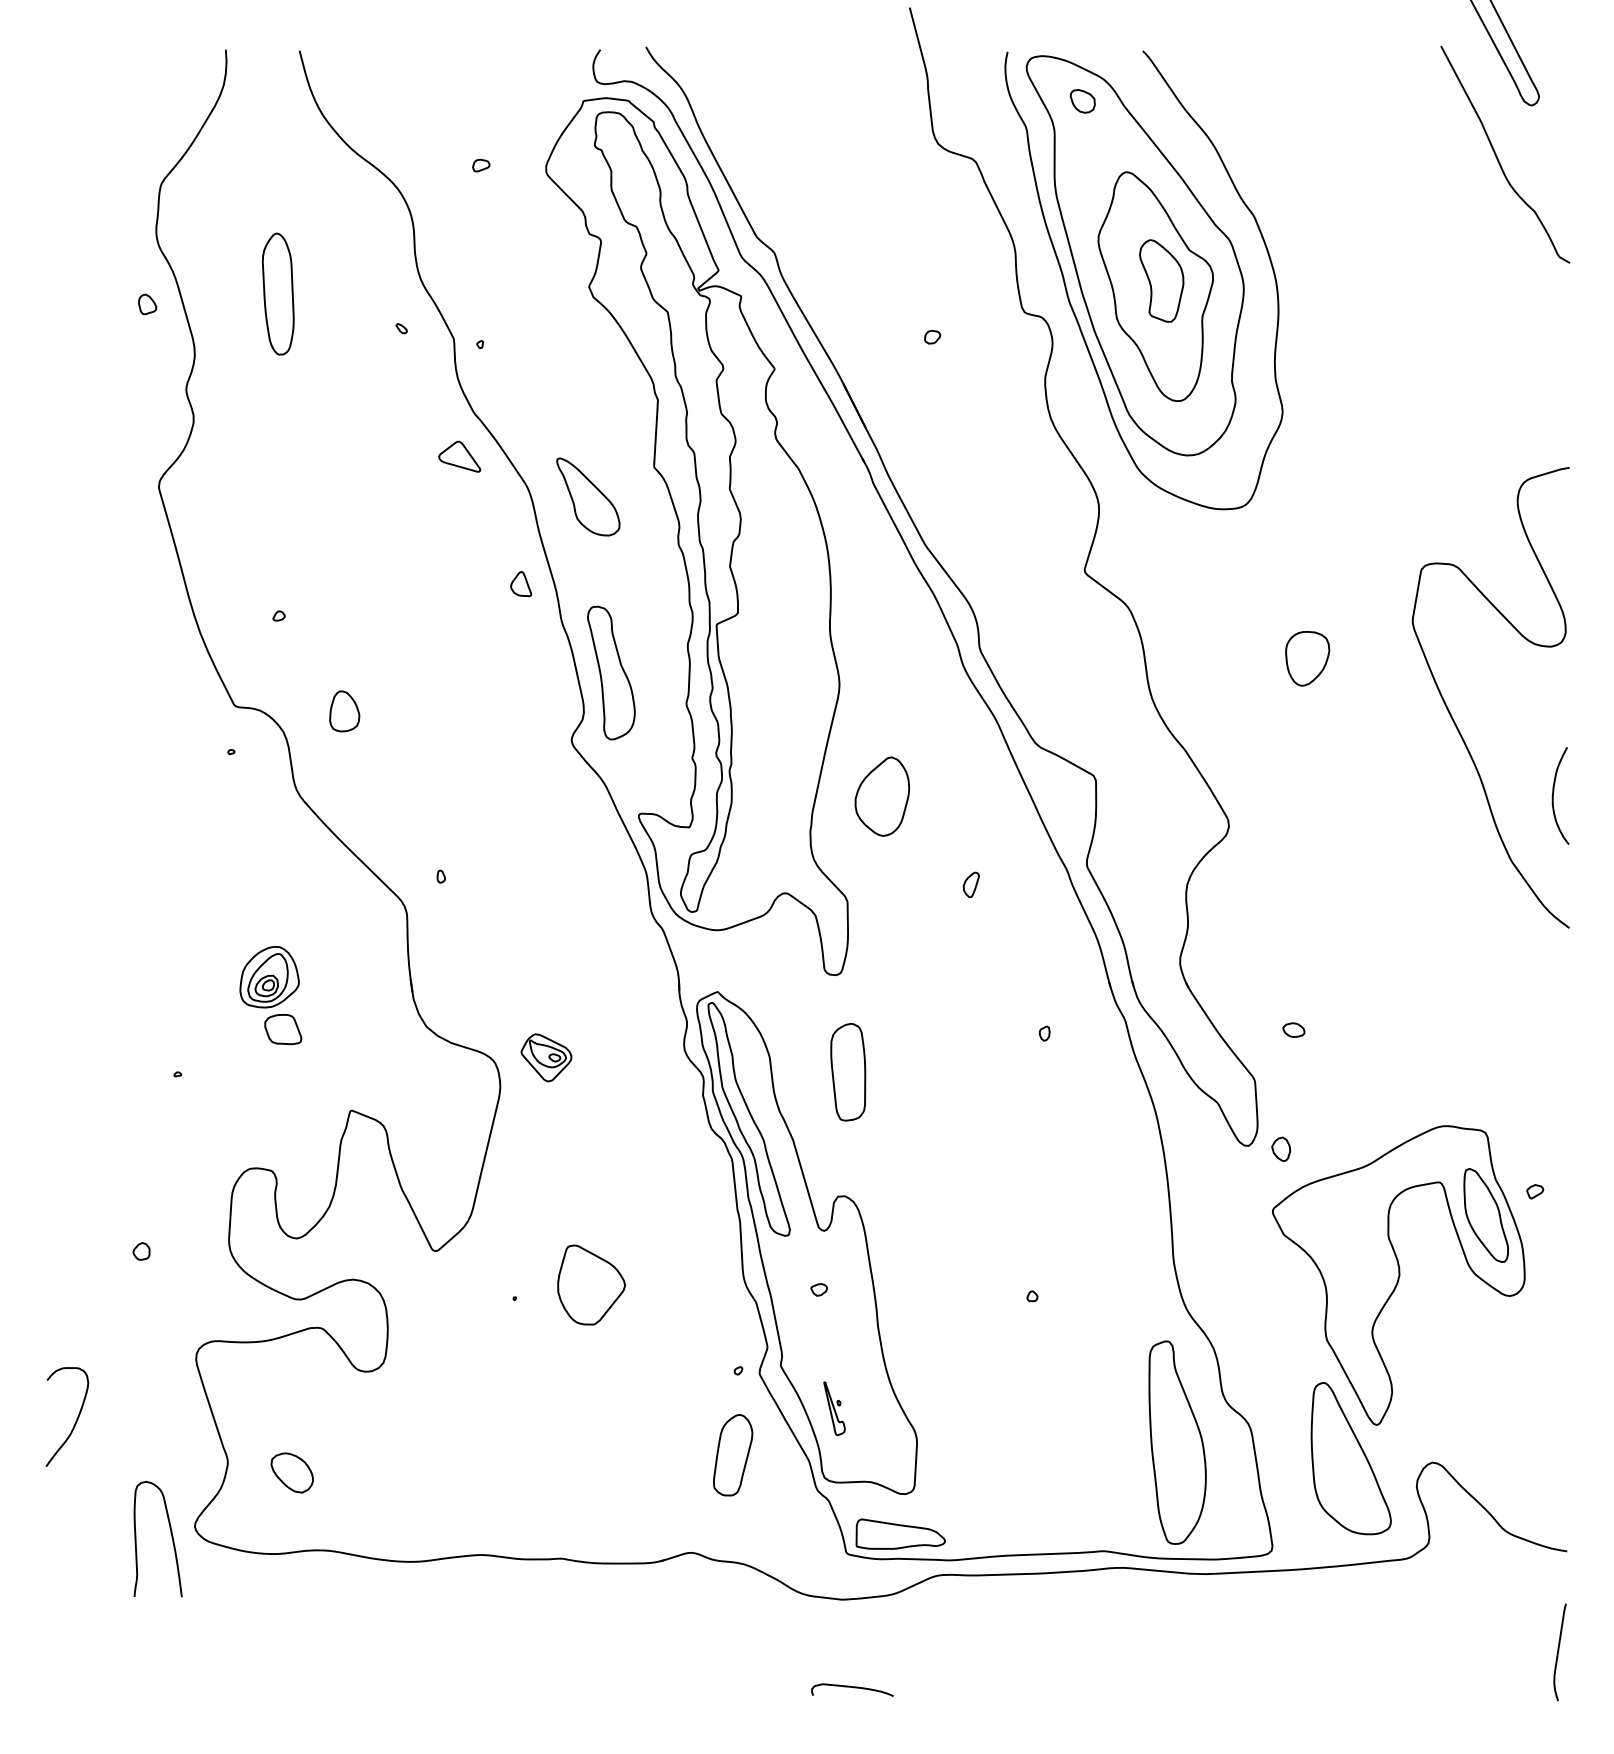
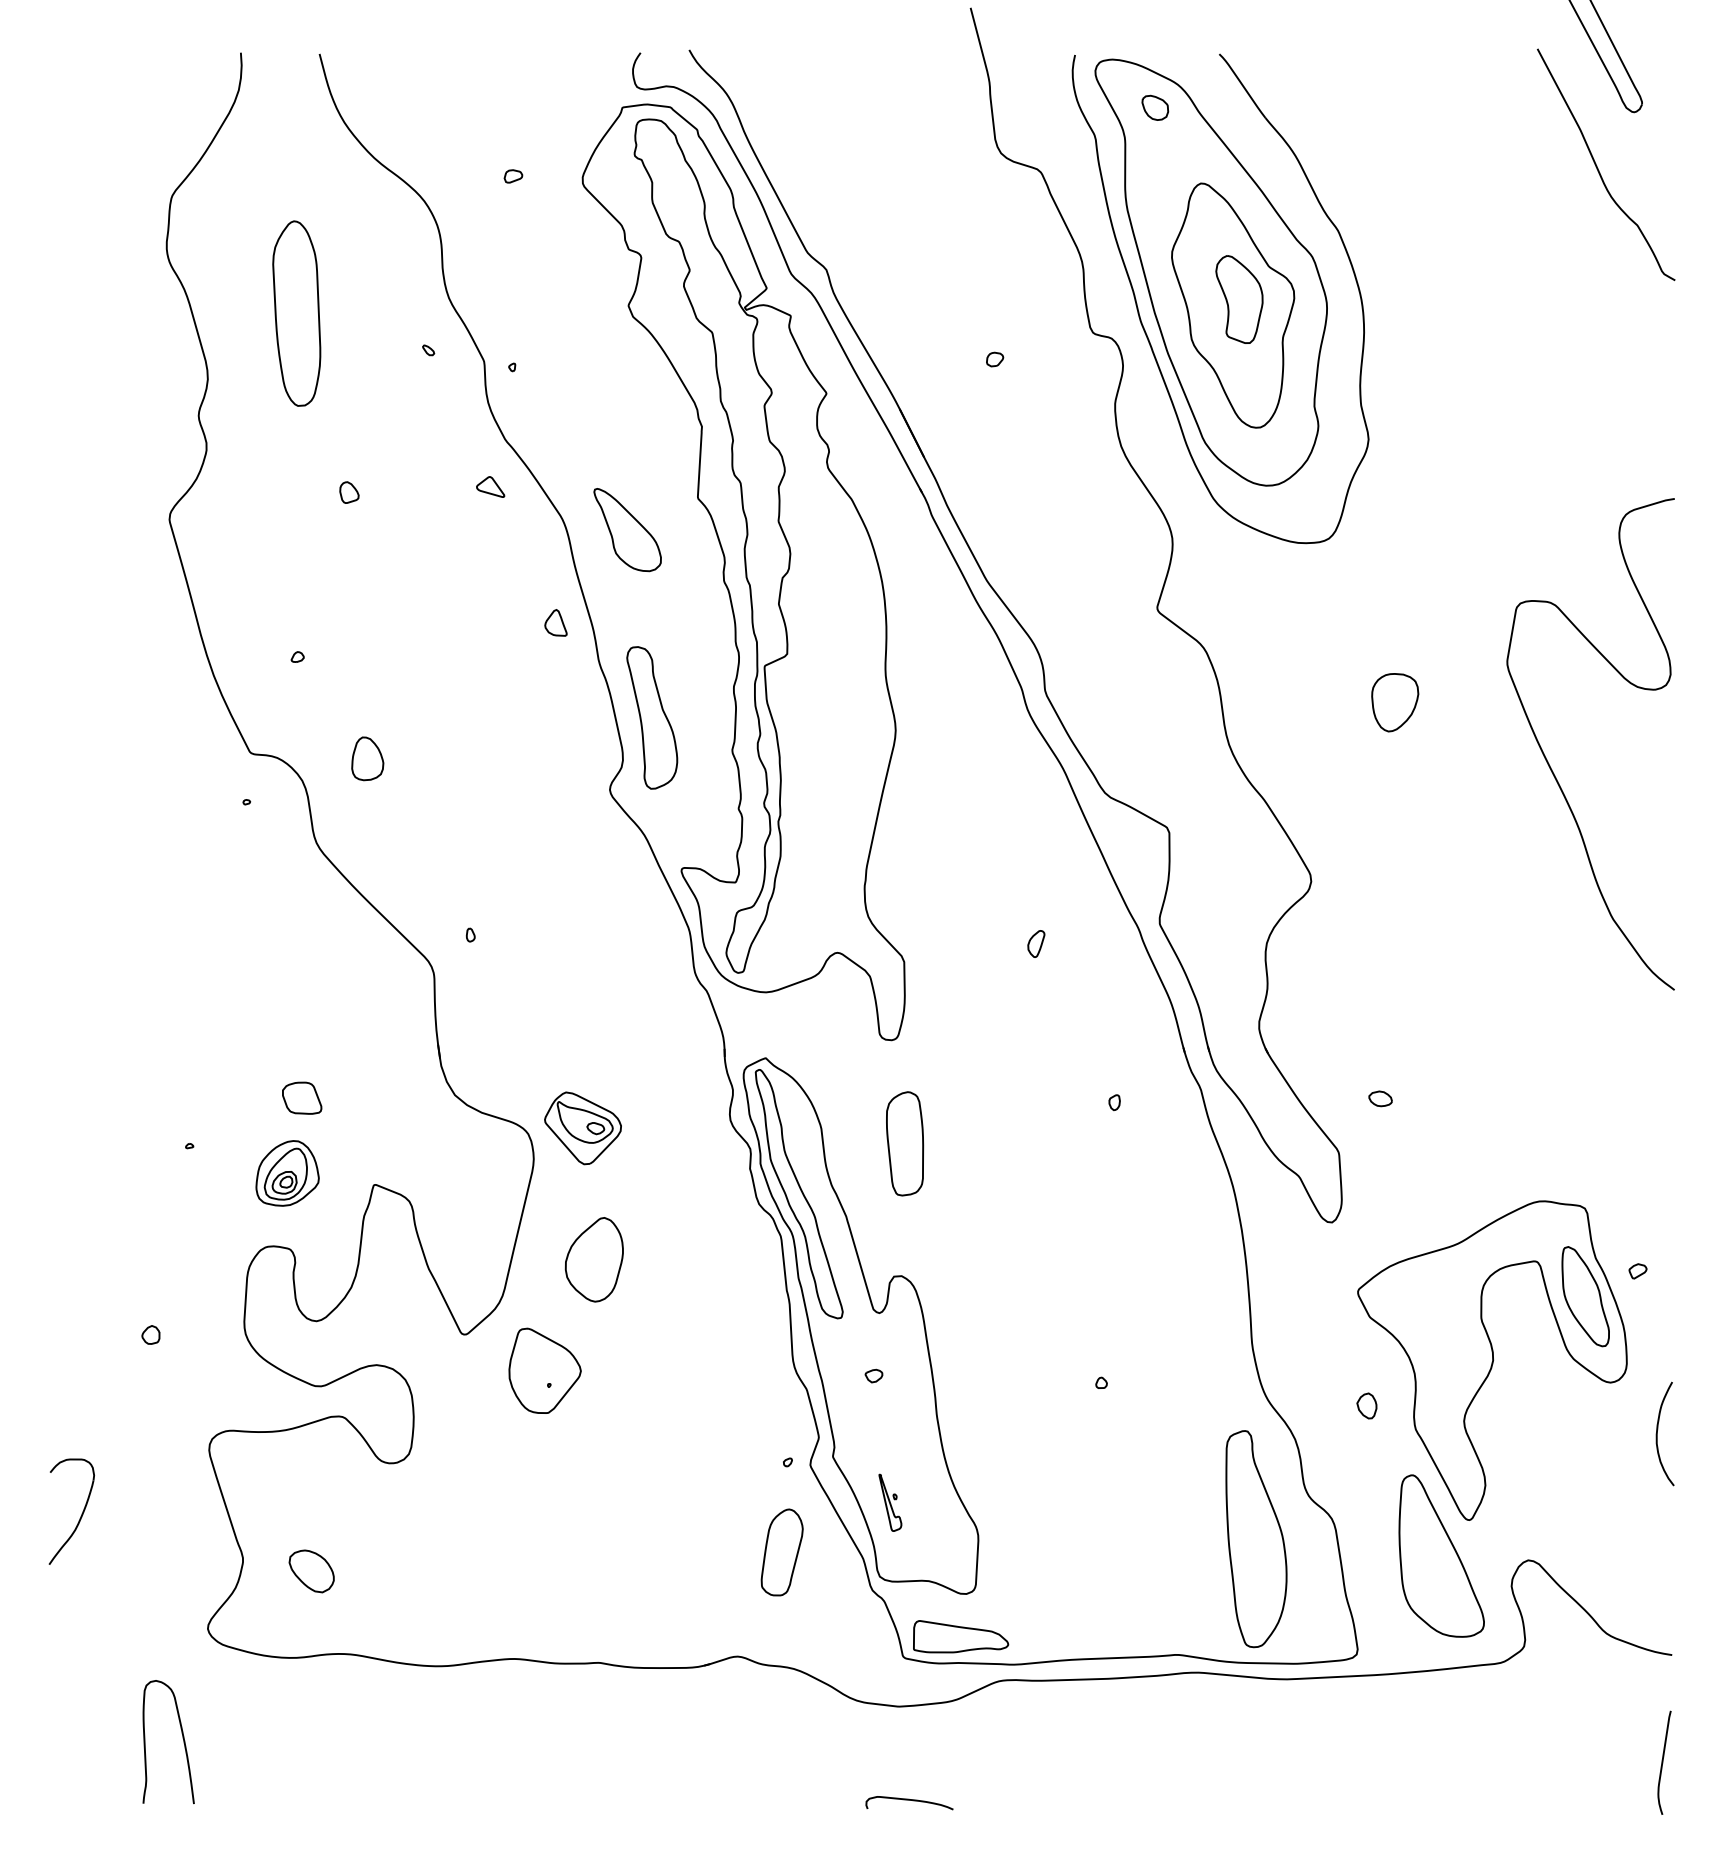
part: (277, 294) -> (296, 313), size x1.43
part: (147, 304) -> (349, 492), moved
part: (459, 456) -> (490, 486), size x0.62
curve: (1553, 795) -> (1657, 1433), moved
part: (881, 796) -> (593, 1259), moved
part: (269, 977) -> (287, 1173), moved
part: (545, 1057) -> (582, 1128), size x1.43
part: (1280, 1148) -> (1366, 1405), moved
part: (590, 1284) -> (544, 1370), moved
curve: (171, 1535) -> (182, 1738), moved

